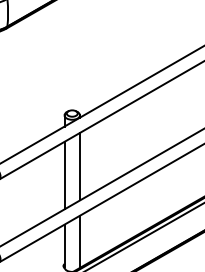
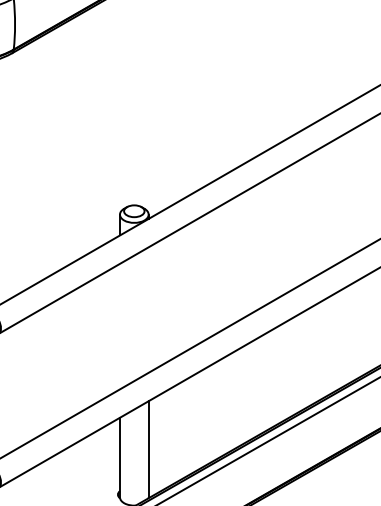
line: (79, 166) -> (147, 309), removed
line: (64, 175) -> (119, 326), removed

